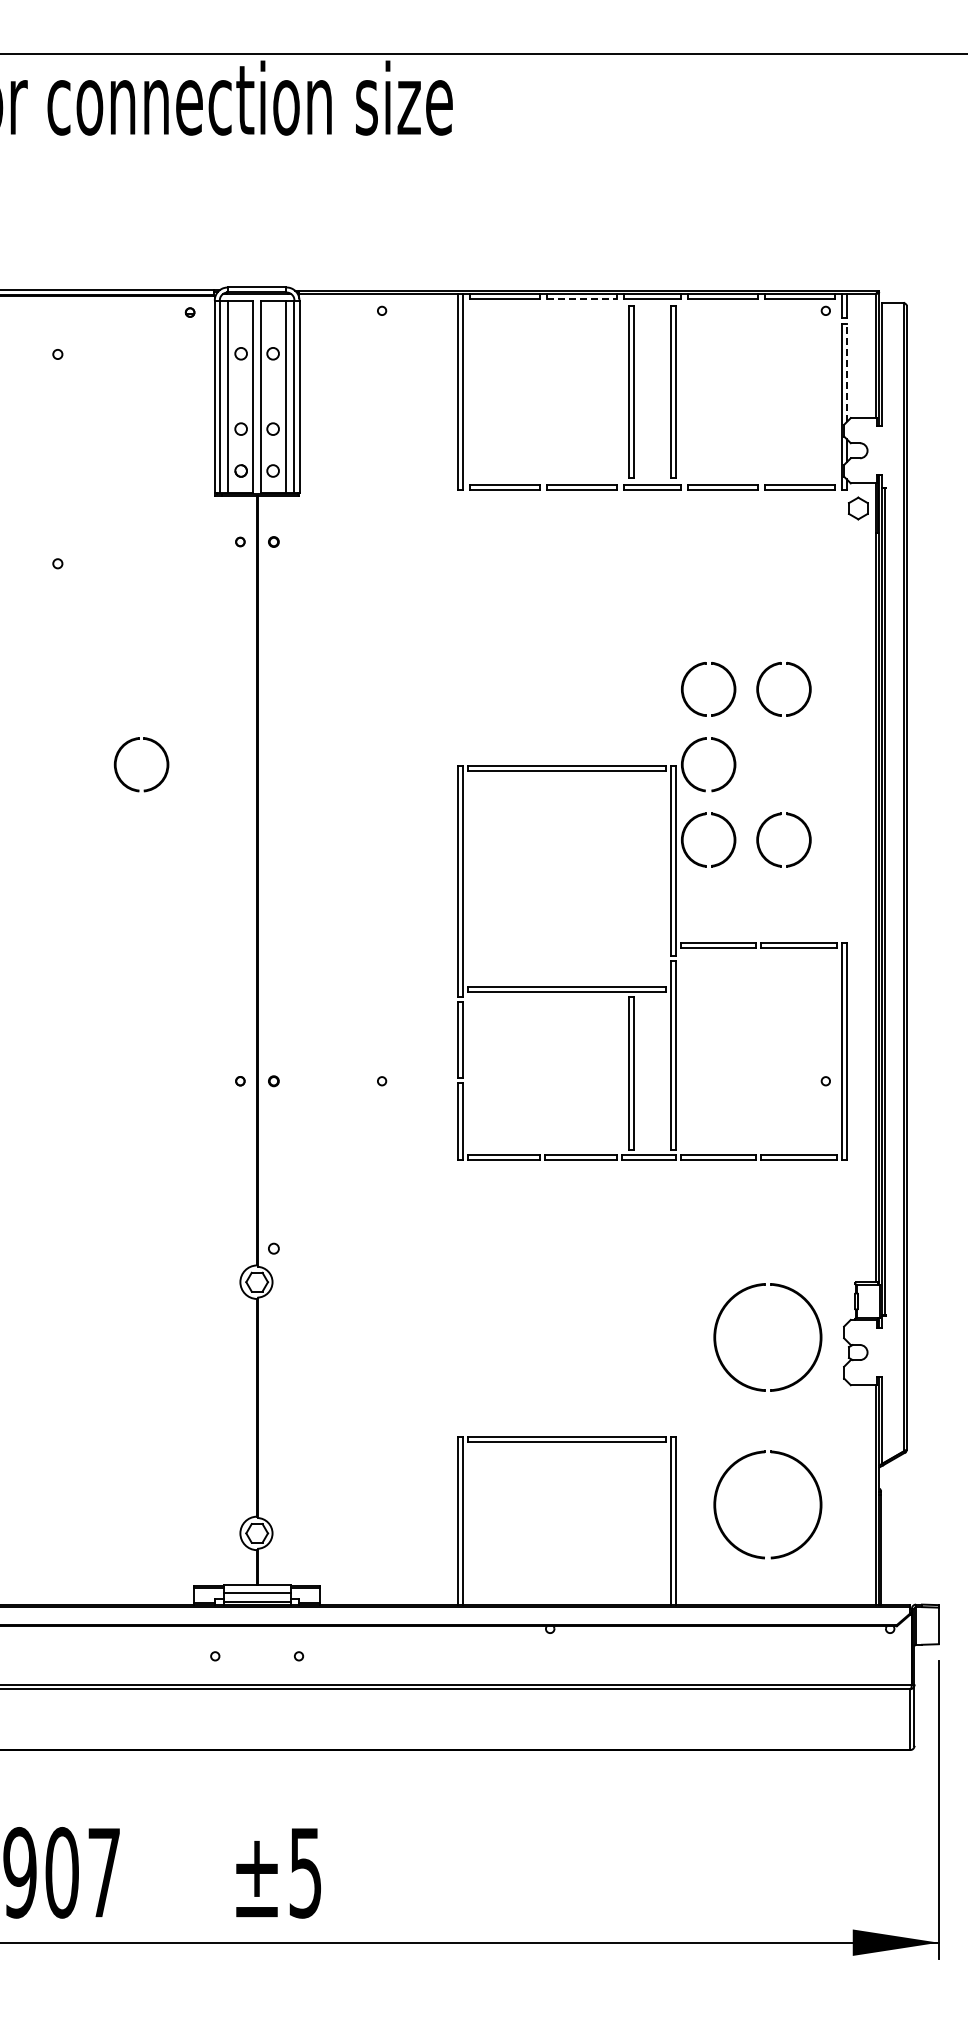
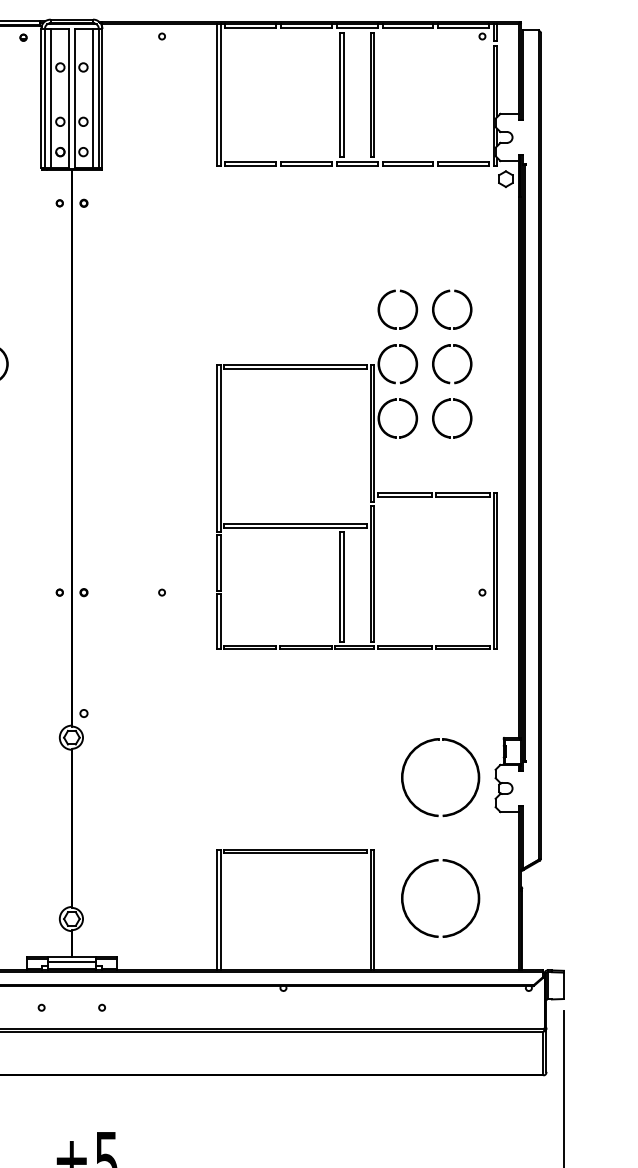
line: (582, 299) -> (306, 28), dashed -> solid
line: (846, 373) -> (497, 81), dashed -> solid
part: (765, 748) -> (438, 352), added

